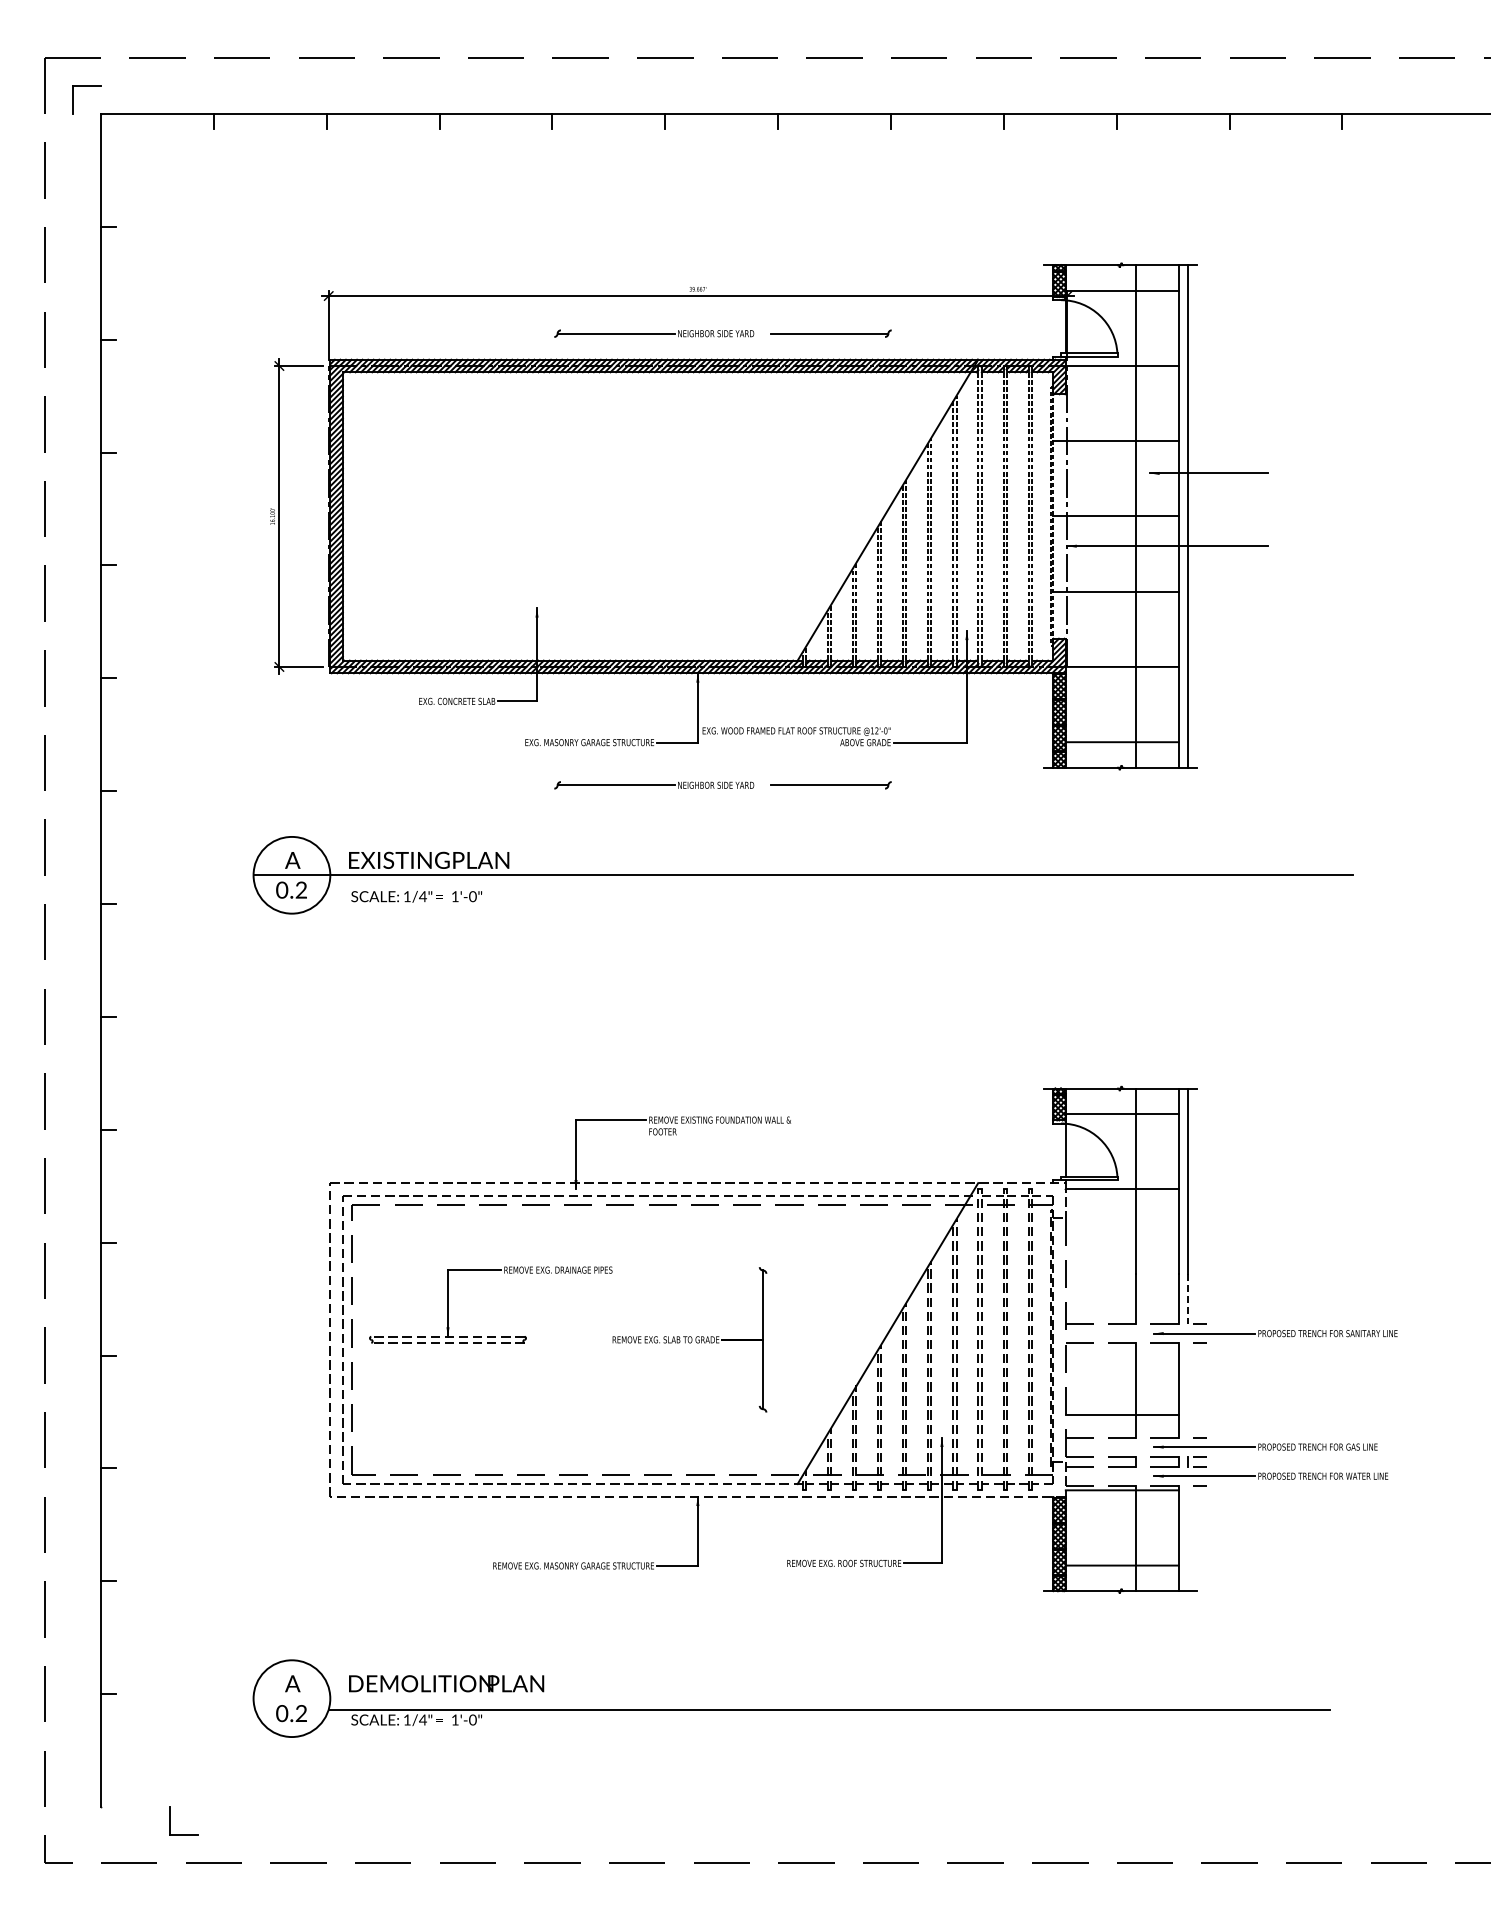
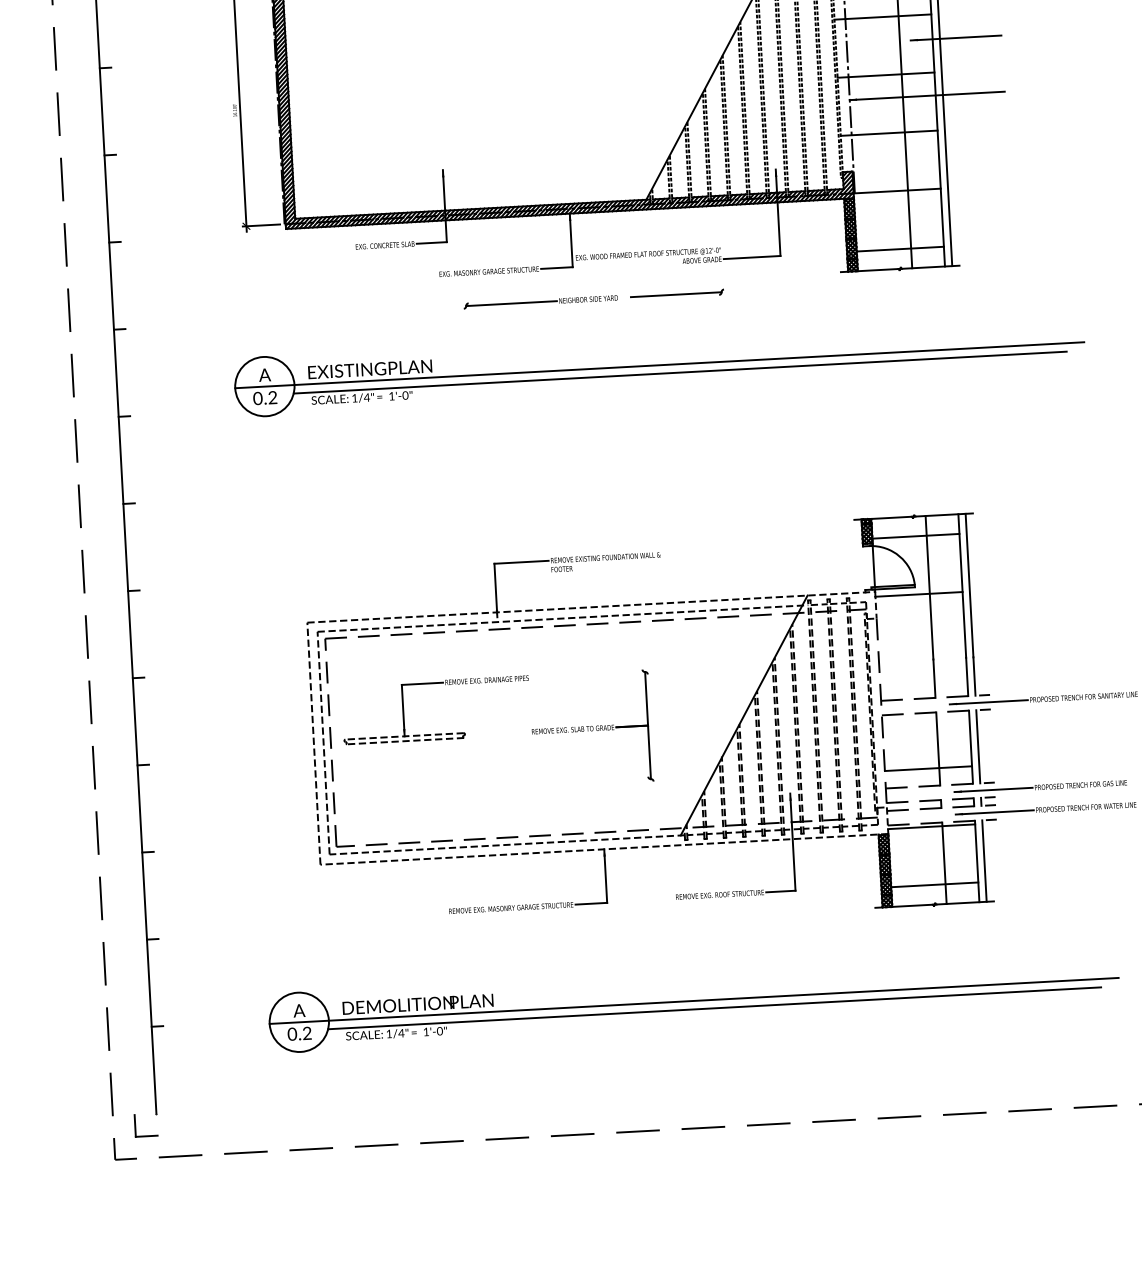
line: (828, 886) -> (679, 372), added
line: (1188, 1299) -> (974, 676), dashed -> solid
line: (1188, 1389) -> (978, 746), added
line: (1188, 1538) -> (984, 861), added
line: (803, 1698) -> (694, 1000), added
part: (170, 1820) -> (135, 1125), moved

